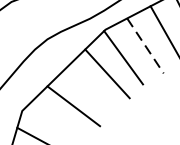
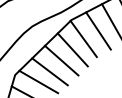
line: (145, 46) -> (98, 31), dashed -> solid
line: (90, 89) -> (61, 60), added
line: (56, 120) -> (38, 81), added

